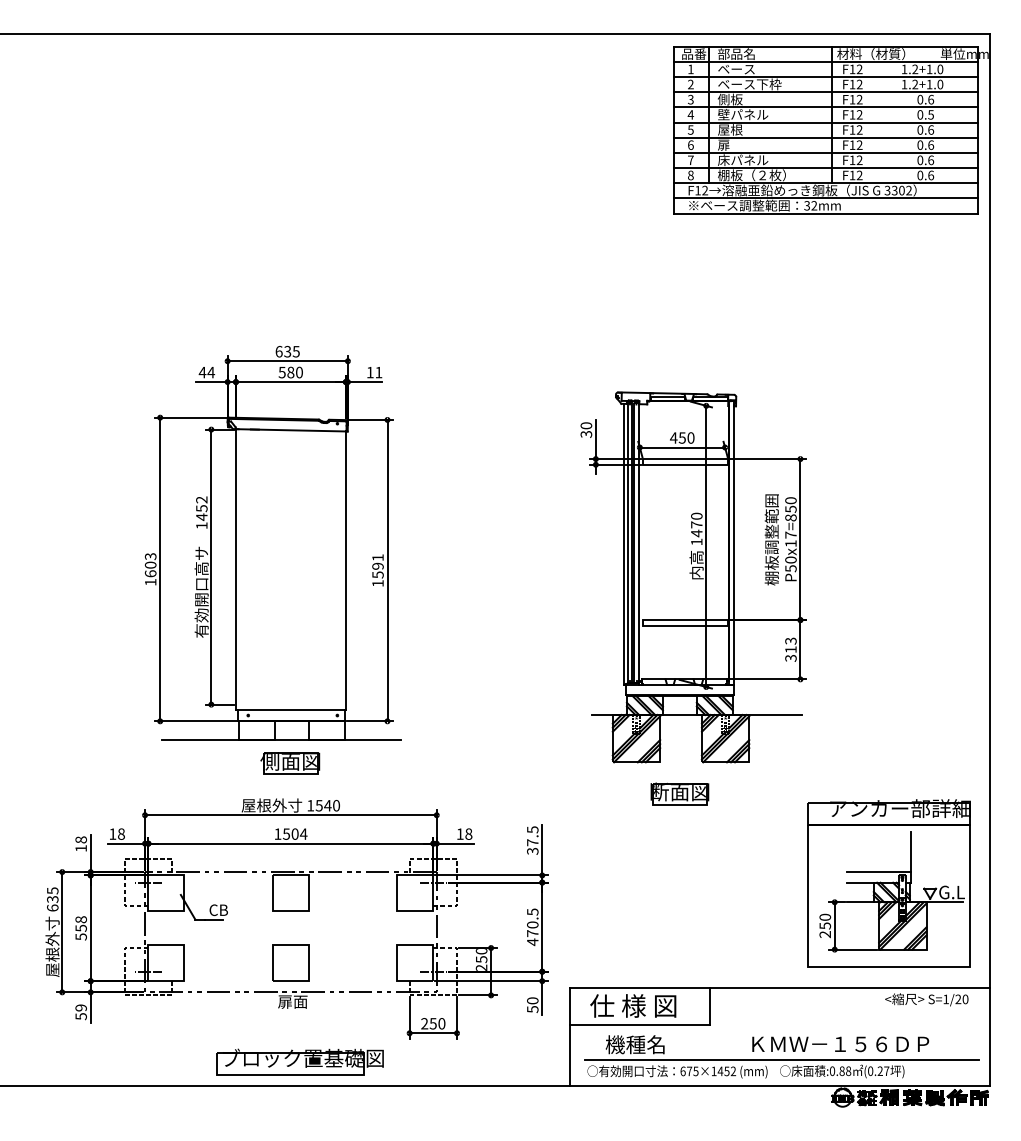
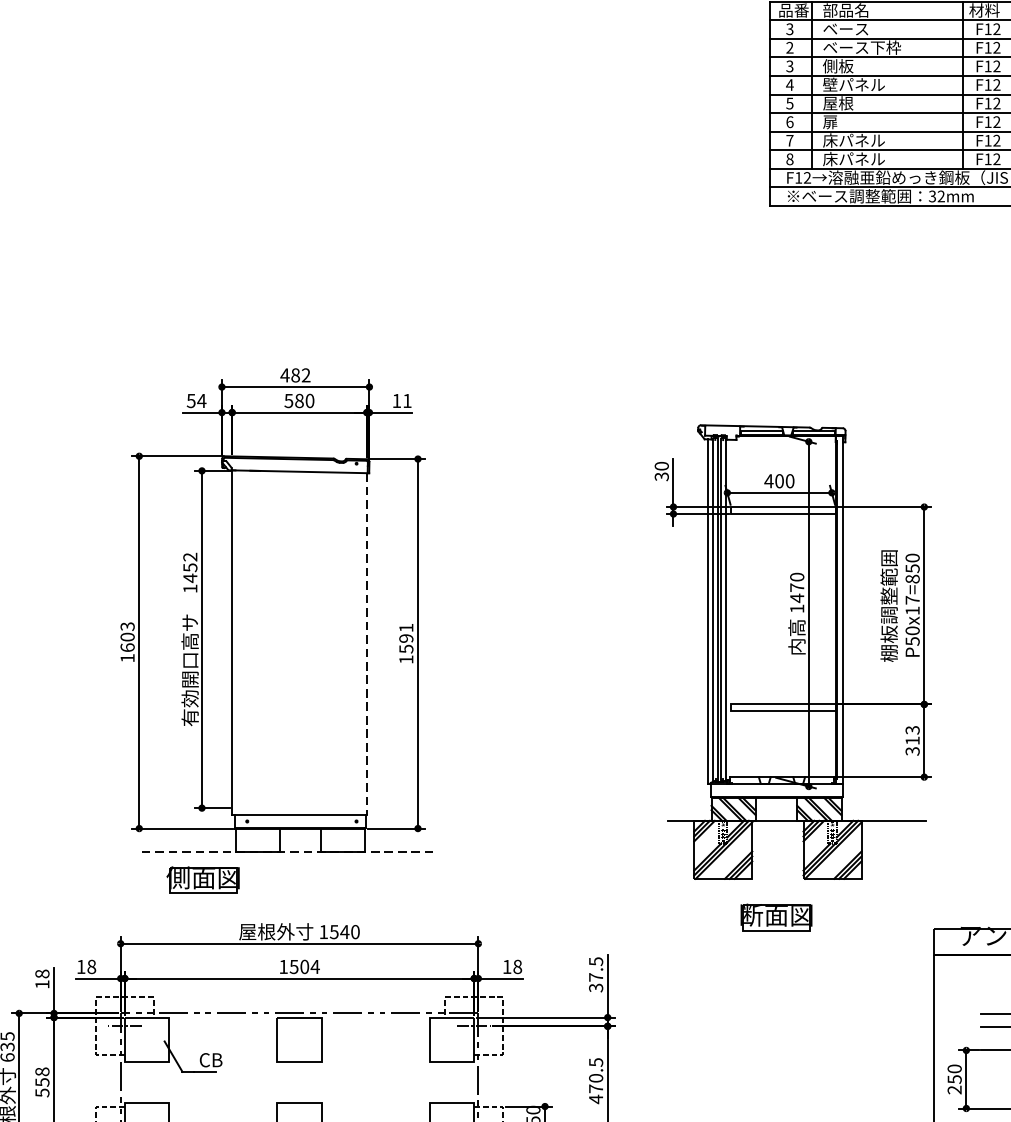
text: (690, 69) -> (789, 29), 1 -> 3
text: (751, 175) -> (864, 159), 棚板（２枚） -> 床パネル
text: (287, 351) -> (295, 375), 635 -> 482
text: (202, 372) -> (191, 400), 44 -> 54
text: (681, 437) -> (778, 480), 450 -> 400
line: (345, 571) -> (366, 644), solid -> dashed
line: (282, 740) -> (289, 852), solid -> dashed
part: (290, 763) -> (203, 880), moved

